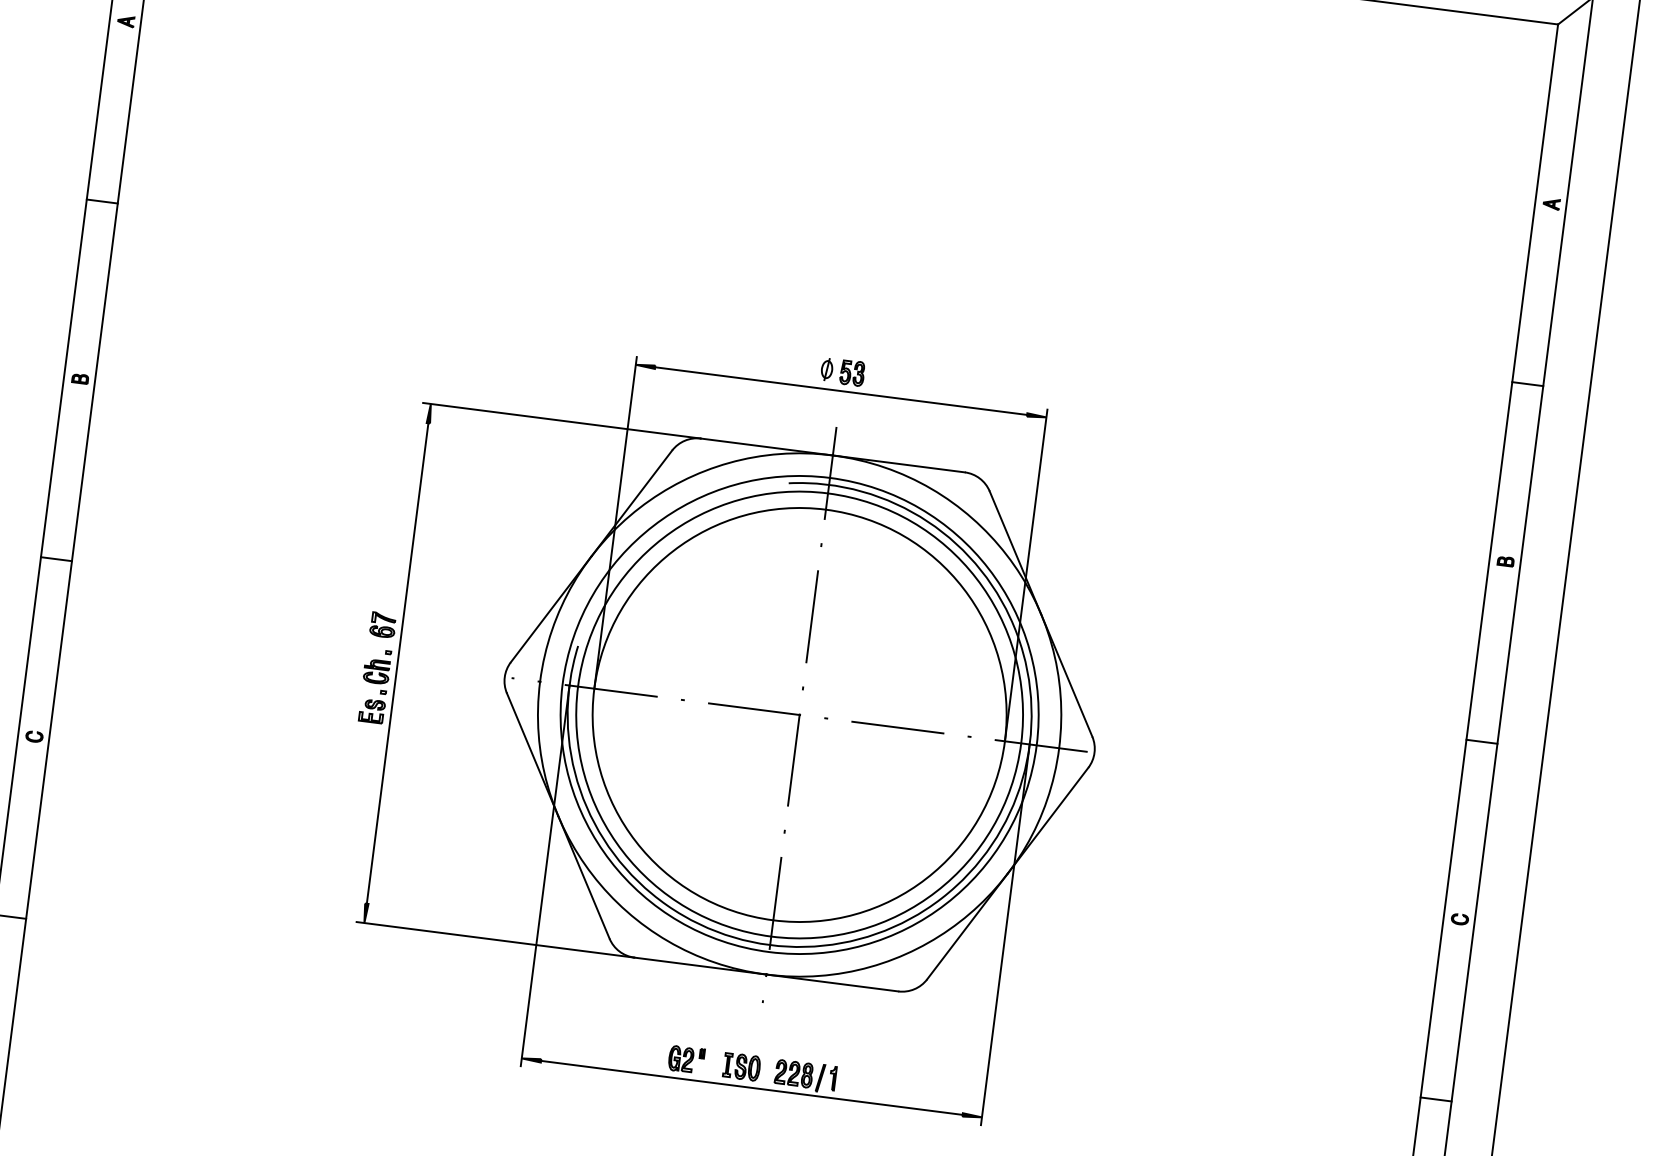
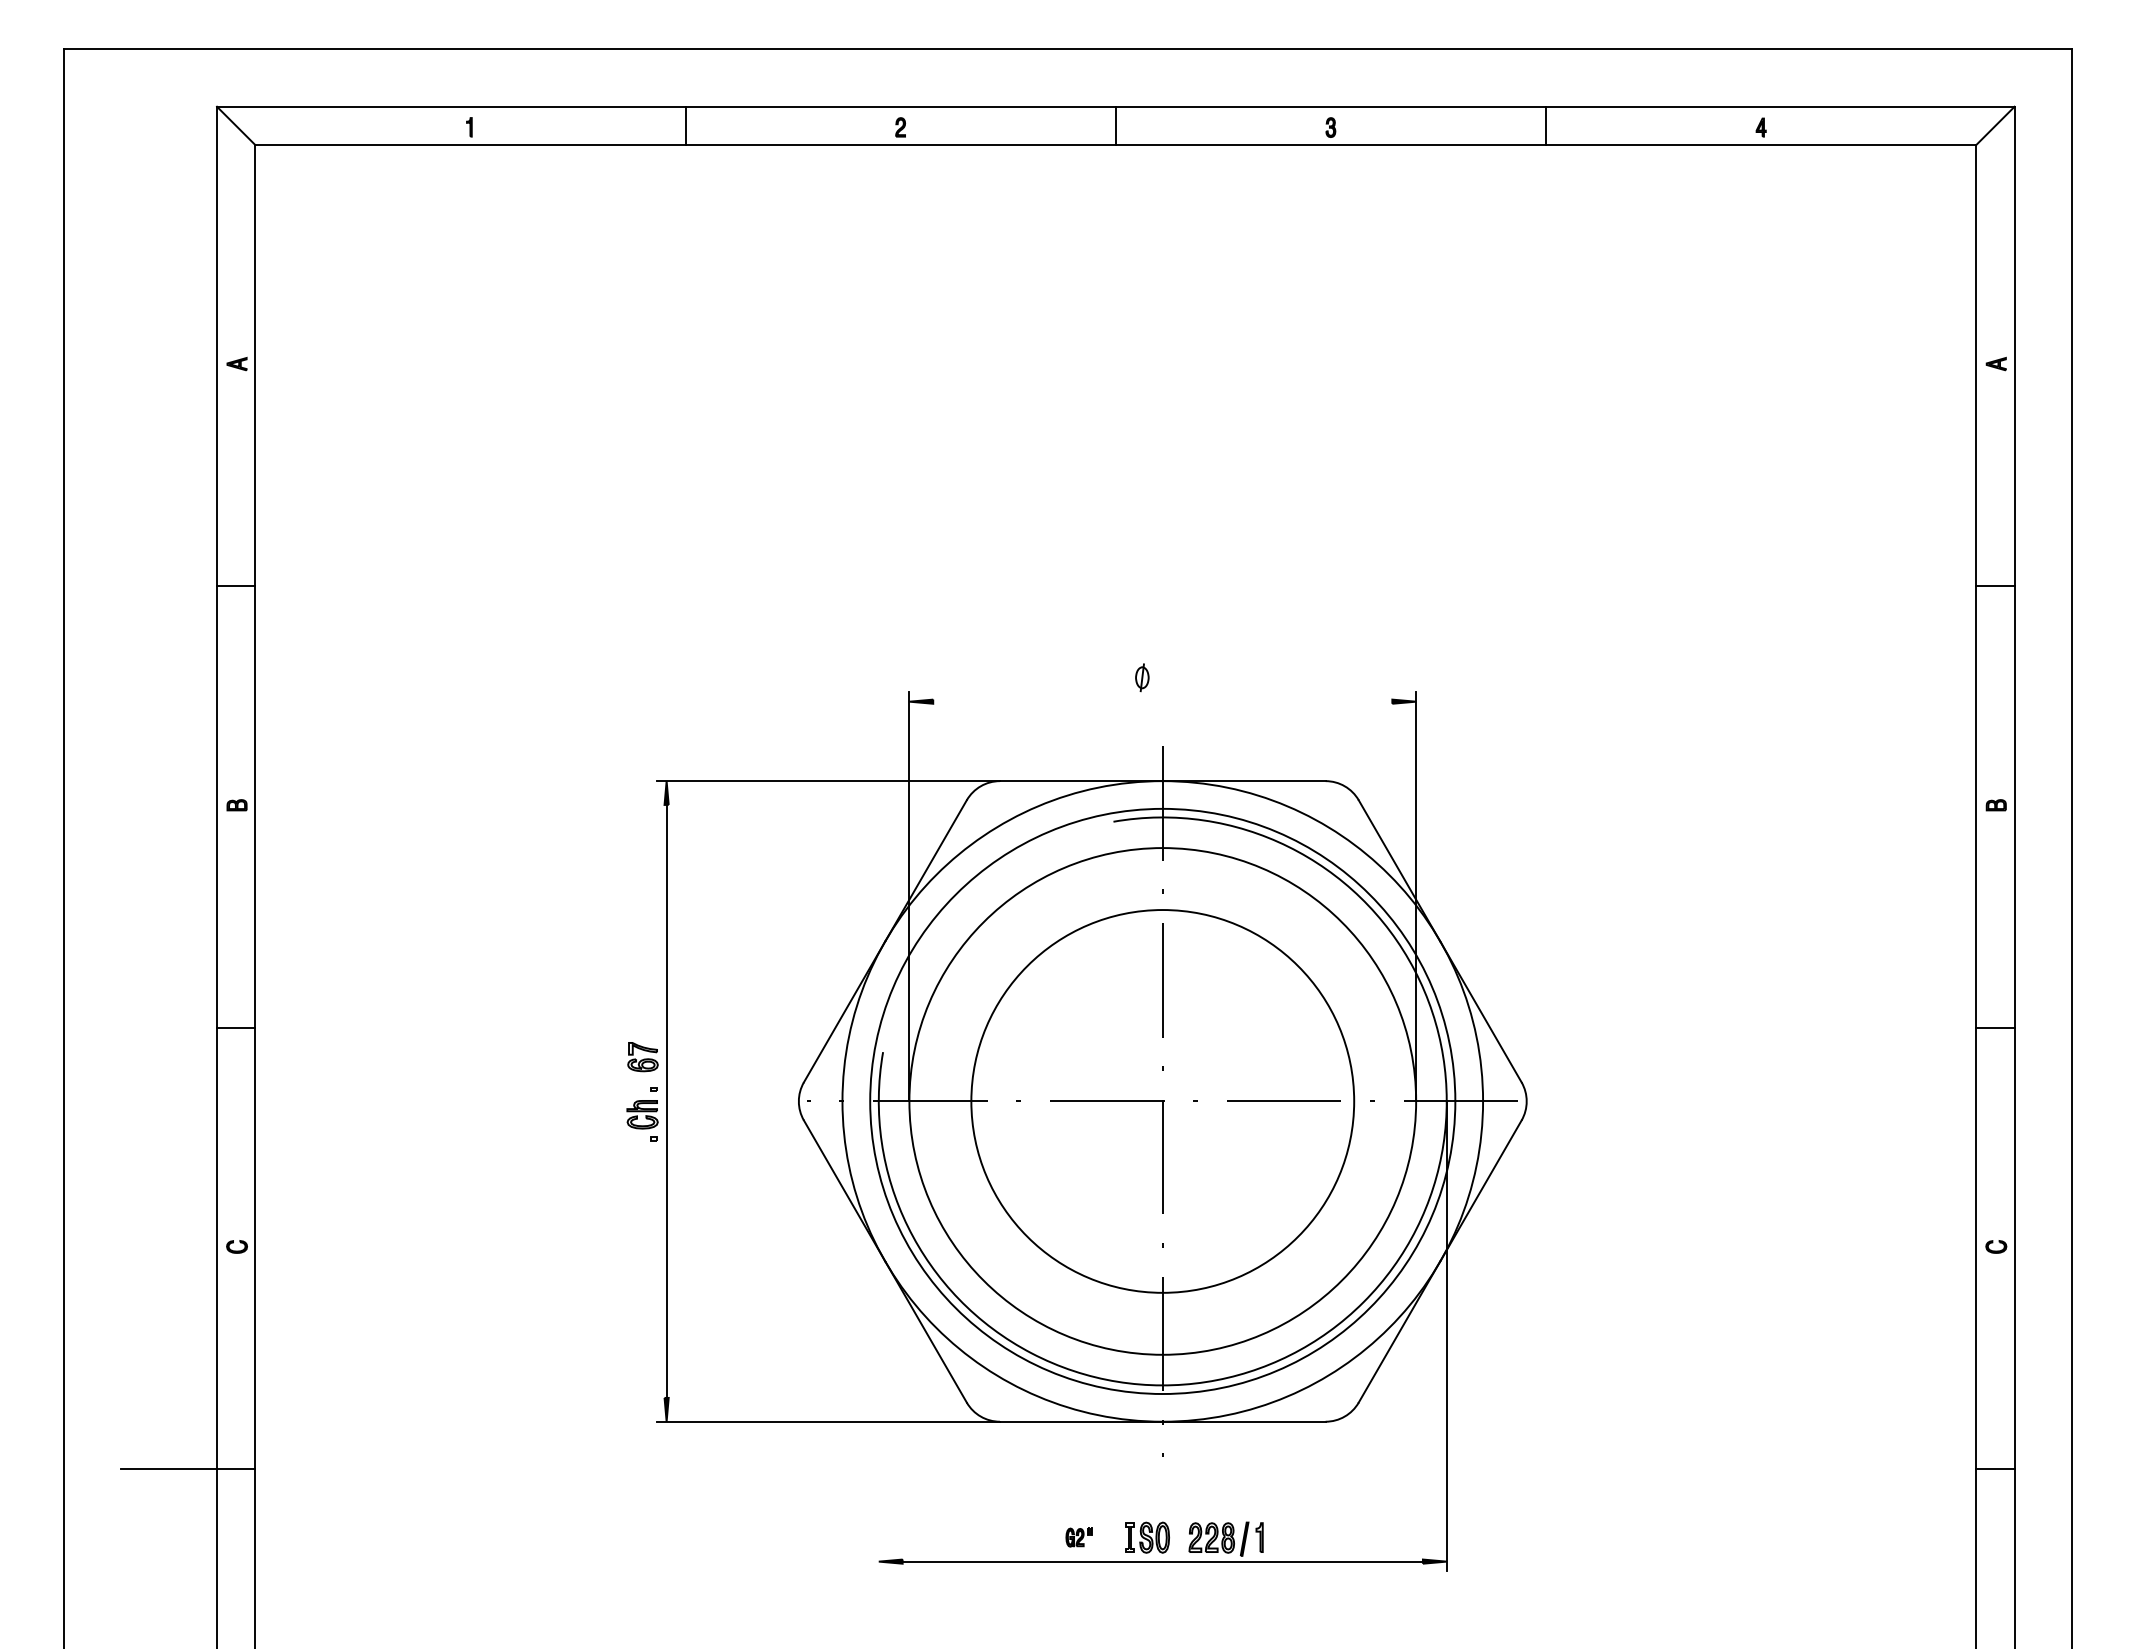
part: (852, 372) -> (1173, 677), removed
line: (840, 390) -> (1162, 701), removed
part: (371, 711) -> (642, 1163), removed
circle: (799, 714) -> (1162, 1100), size x0.7
line: (544, 875) -> (878, 1336), removed
part: (686, 1059) -> (1078, 1537), size x0.6

